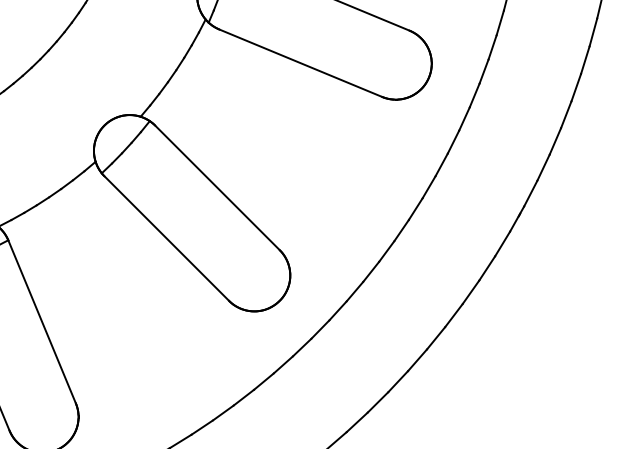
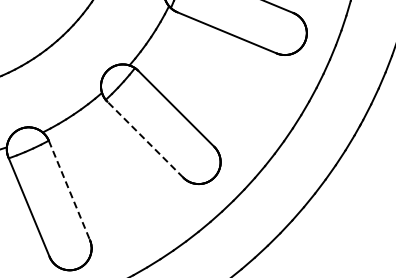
line: (166, 238) -> (145, 139), solid -> dashed
line: (42, 321) -> (69, 190), solid -> dashed

